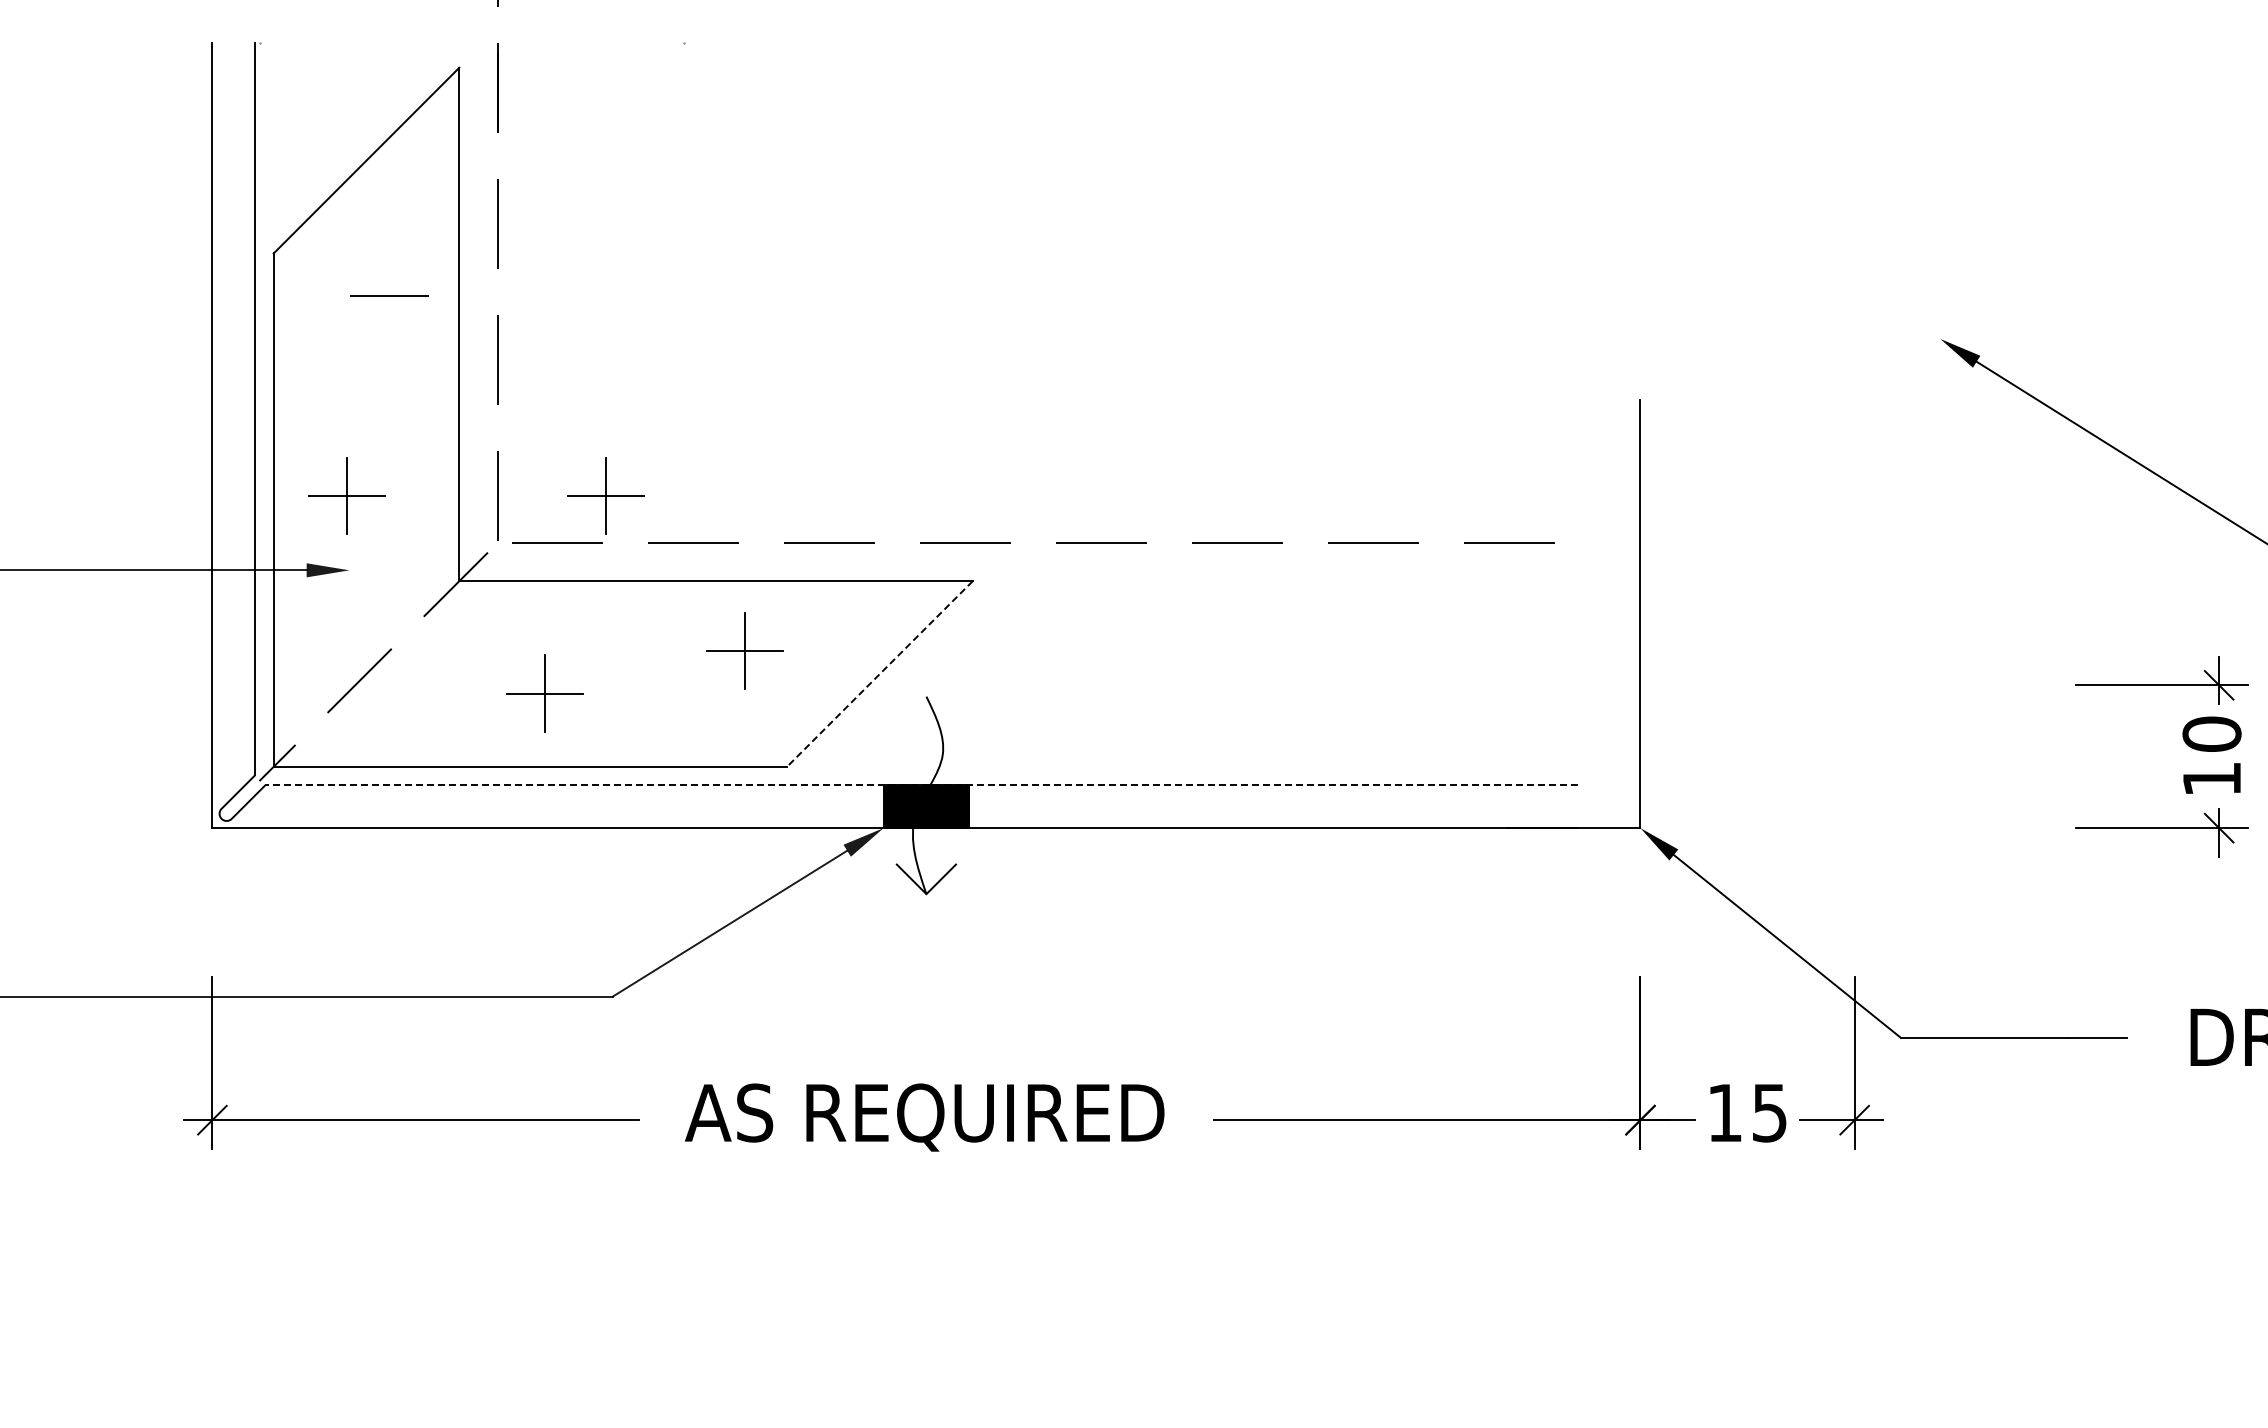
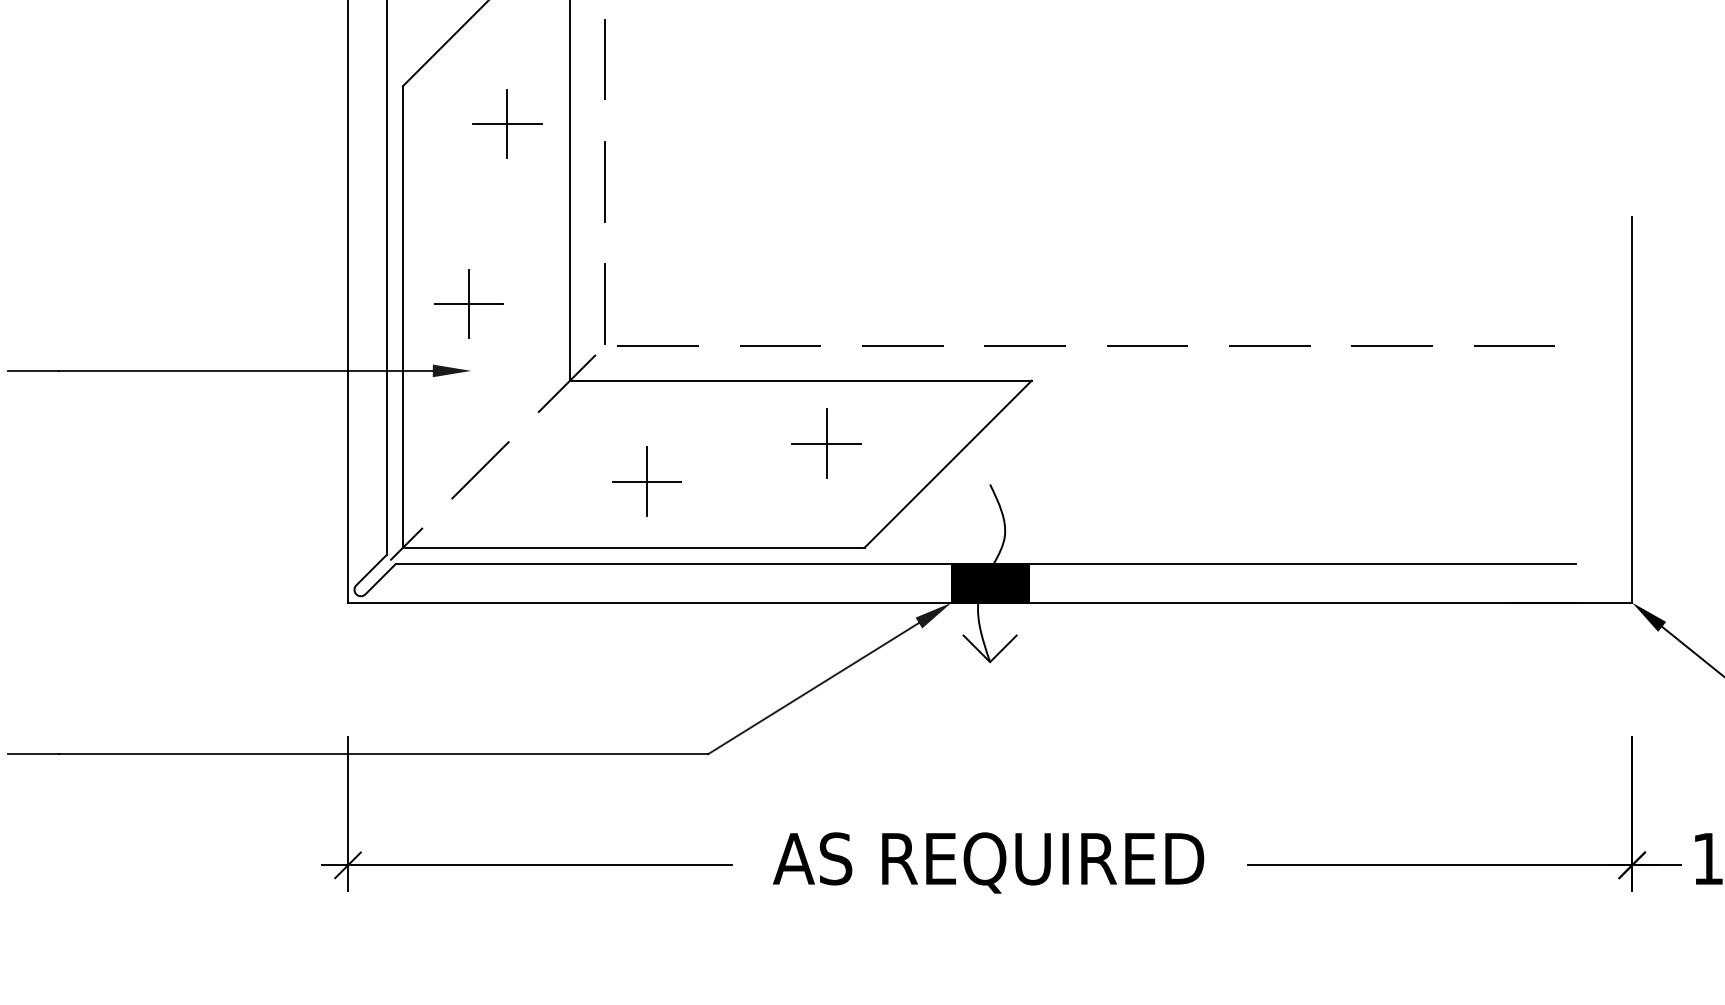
line: (389, 295) -> (507, 123), added
part: (605, 495) -> (701, 303), removed
line: (879, 674) -> (947, 464), dashed -> solid
line: (921, 785) -> (985, 564), dashed -> solid

